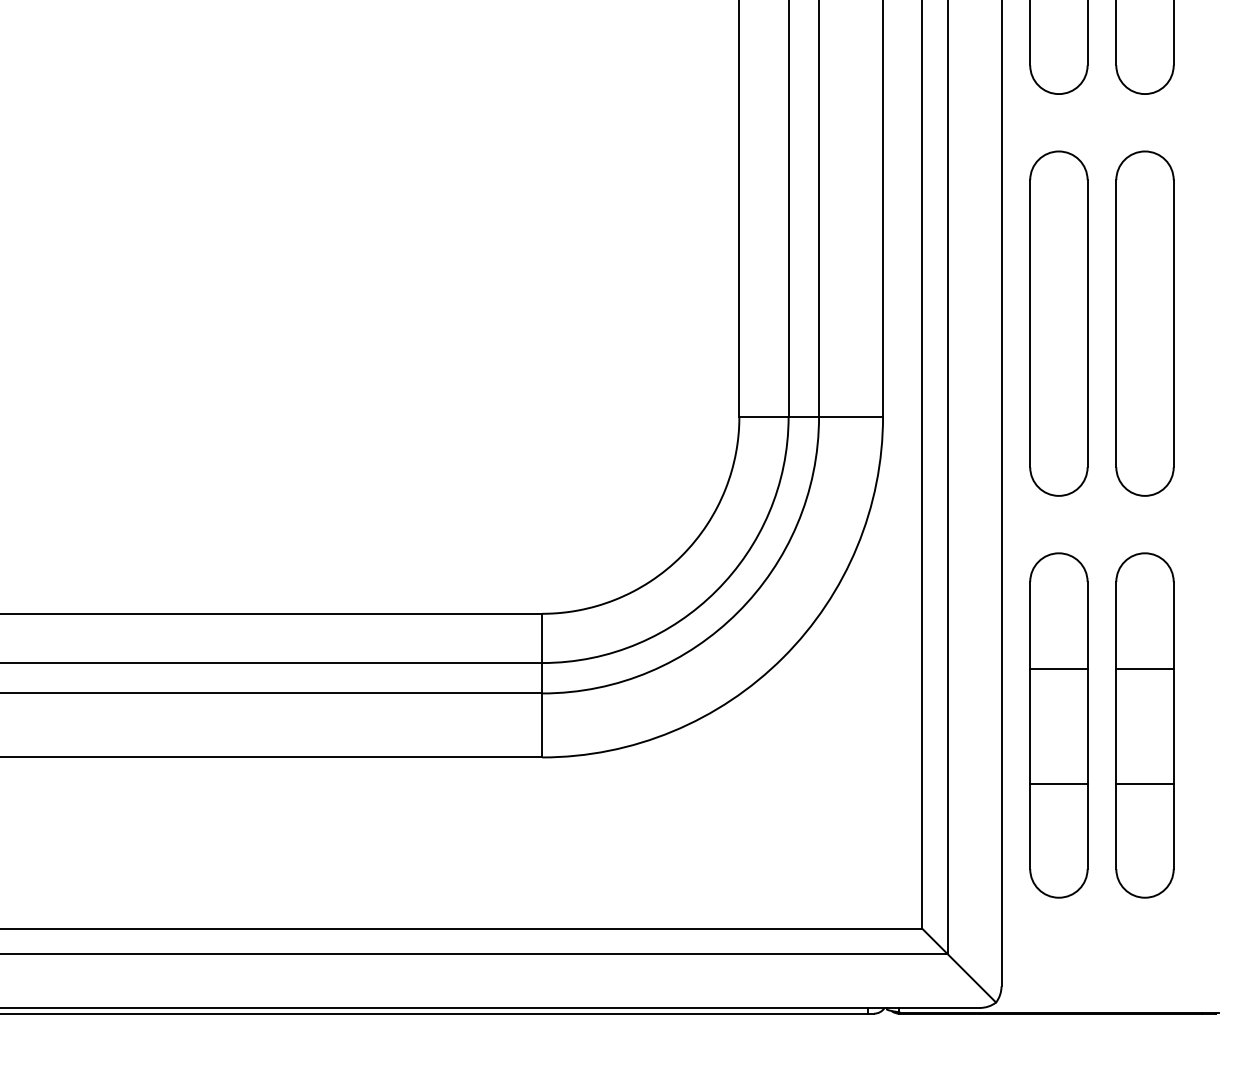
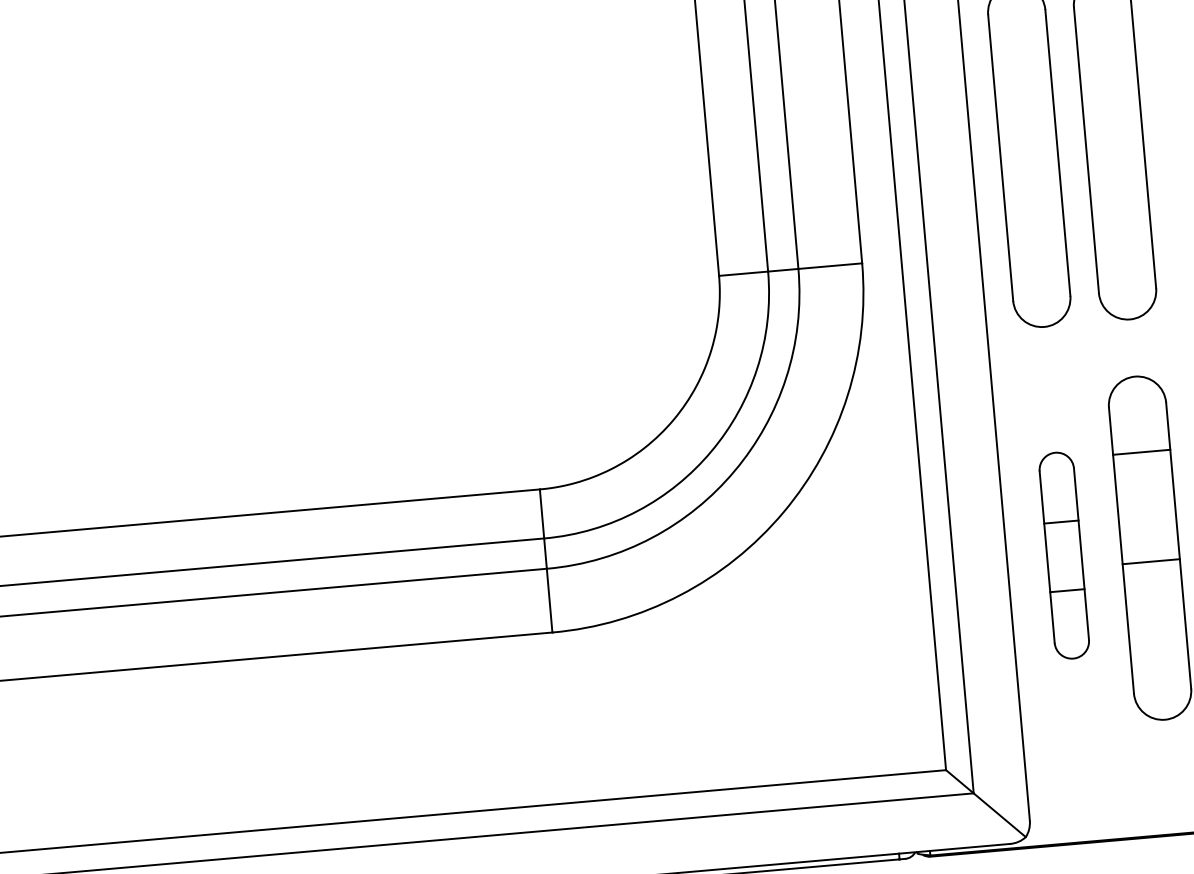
line: (1144, 669) -> (1141, 452), moved
part: (1058, 725) -> (1063, 555), size x0.6
line: (1144, 784) -> (1150, 562), moved

